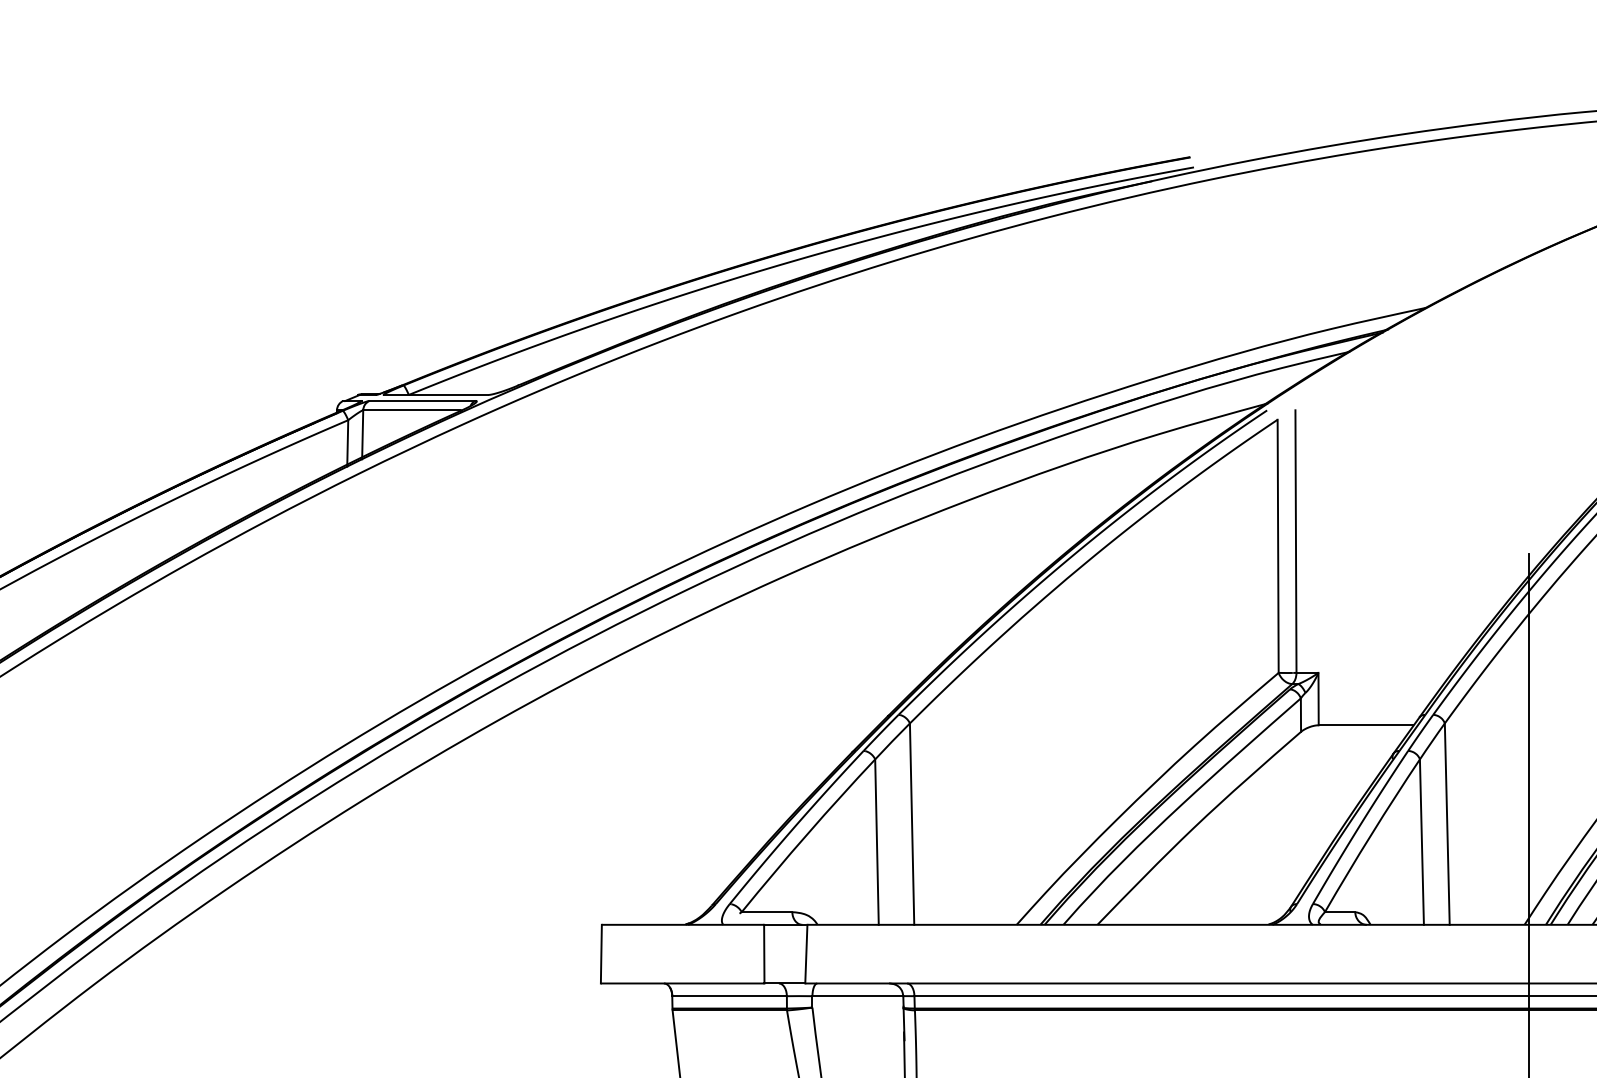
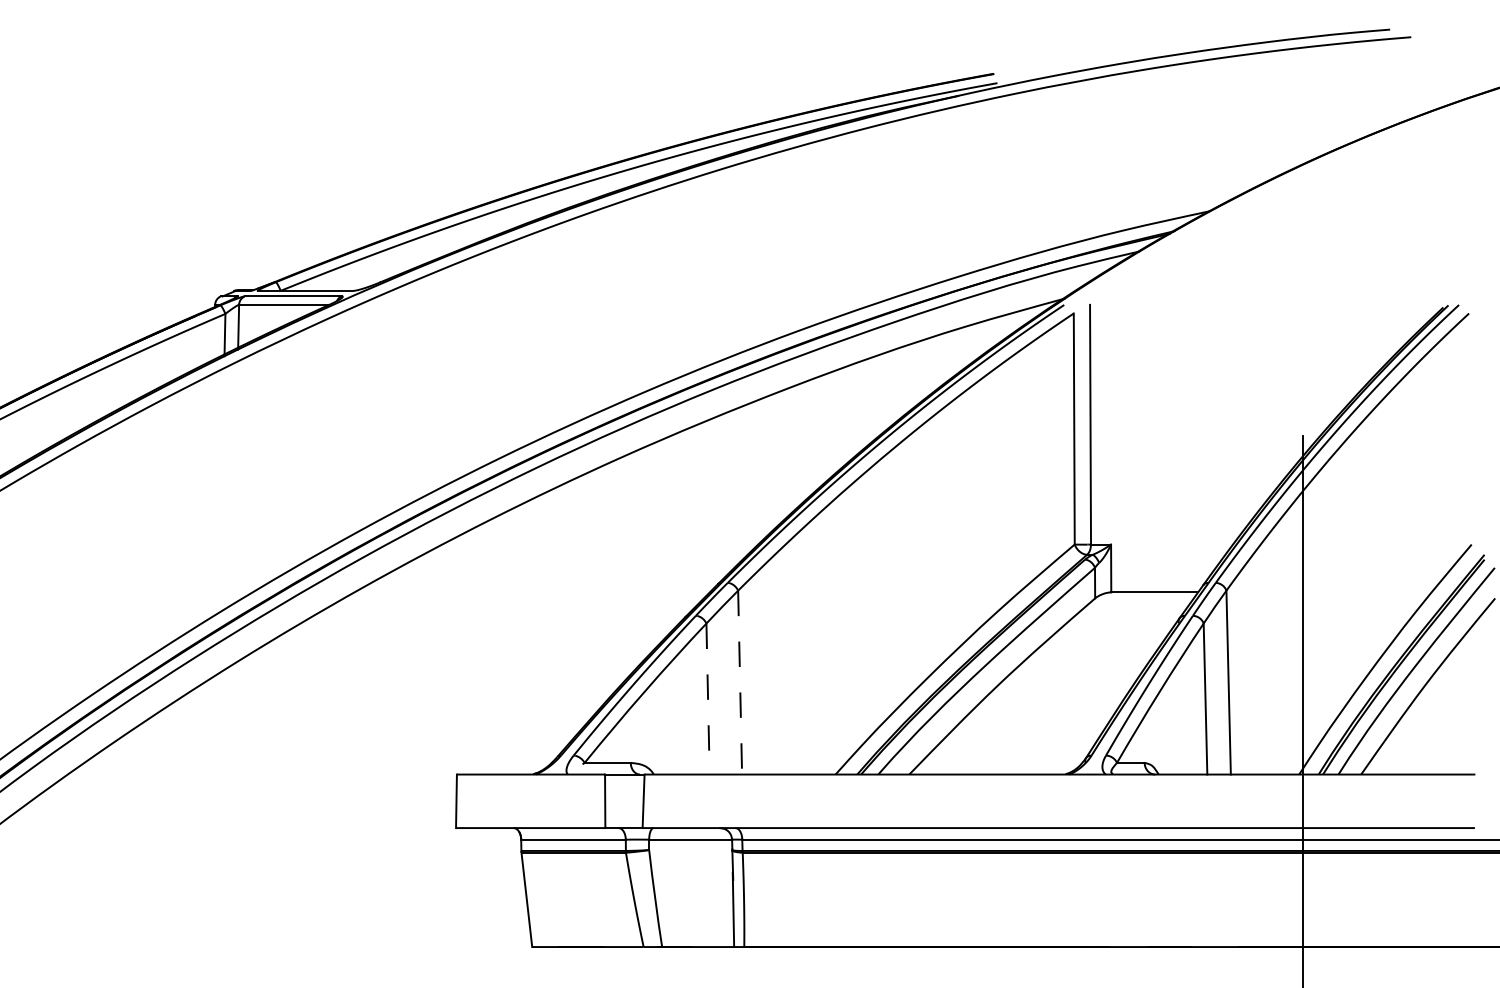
line: (912, 823) -> (740, 682), solid -> dashed
line: (877, 842) -> (708, 699), solid -> dashed

